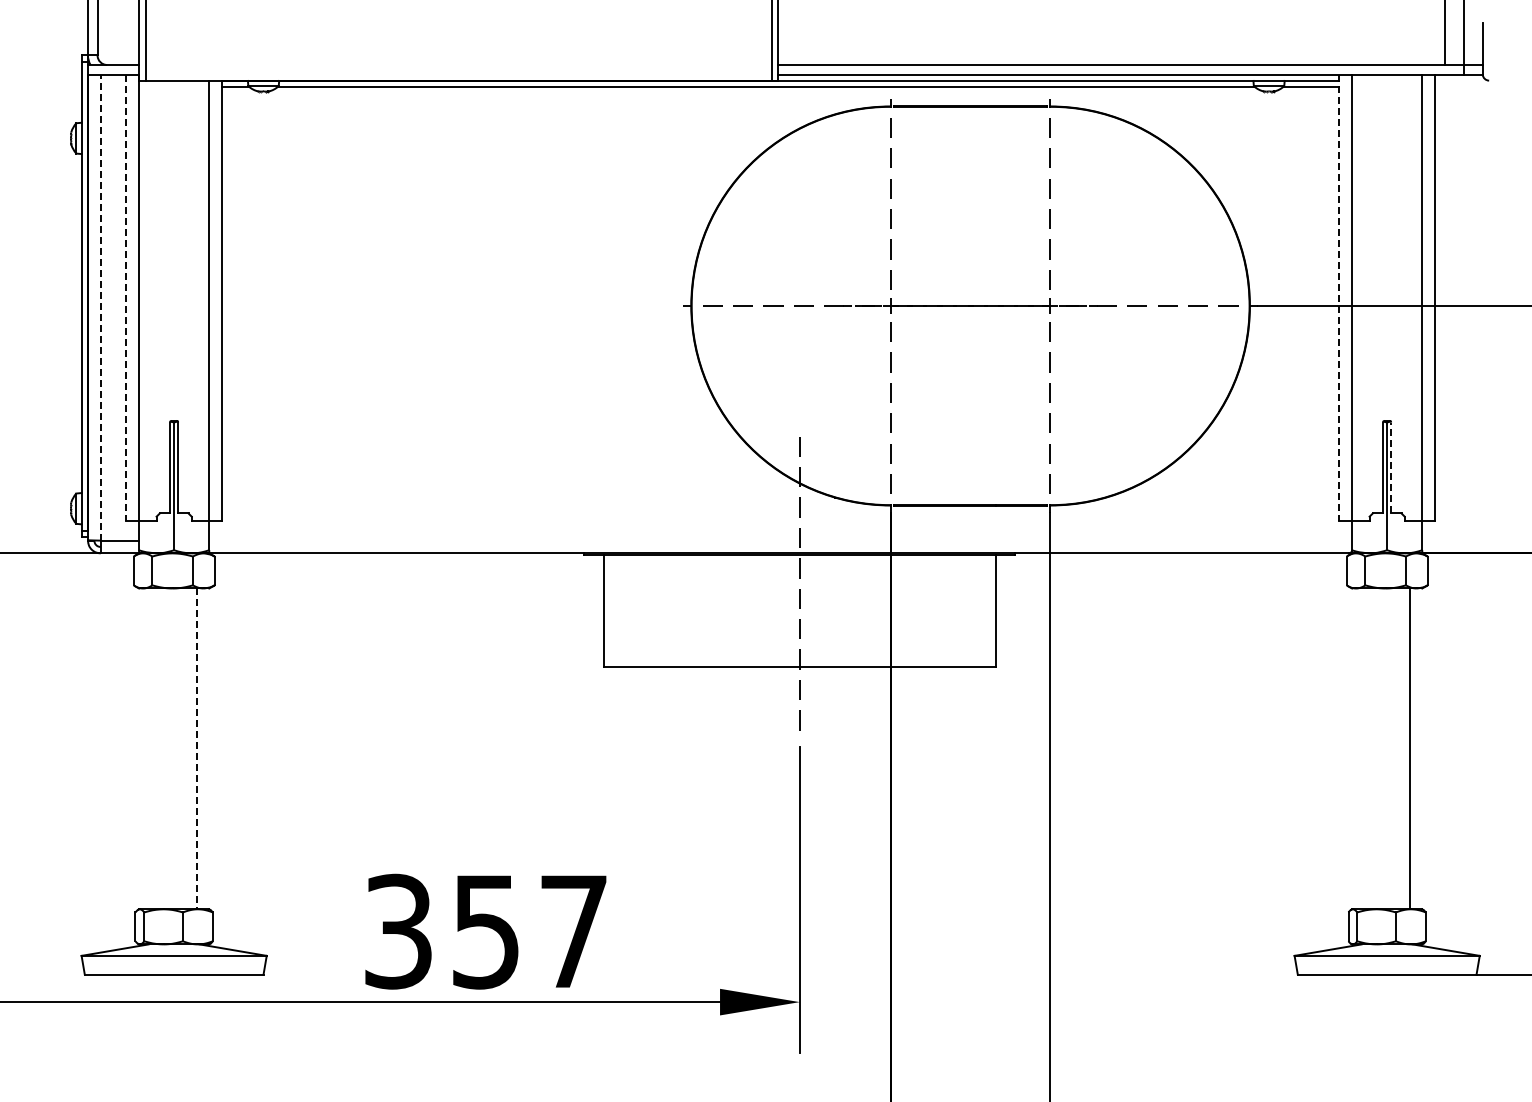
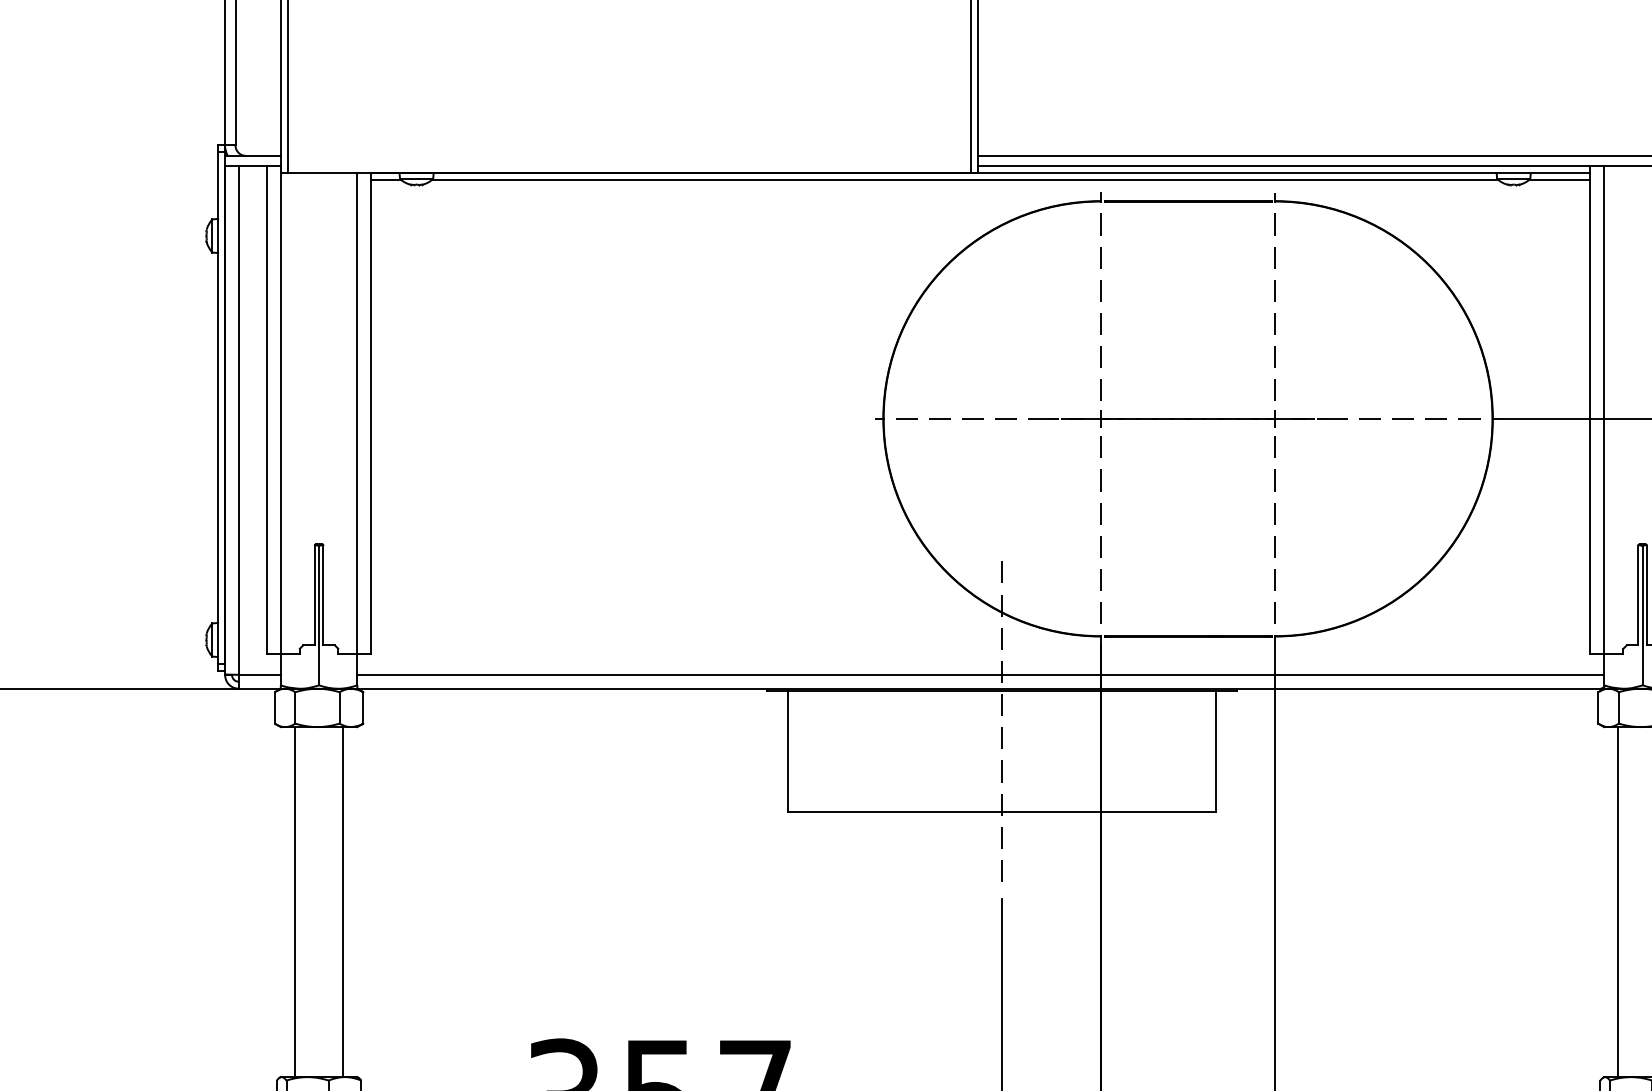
line: (126, 298) -> (267, 410), dashed -> solid
line: (1339, 298) -> (1590, 410), dashed -> solid
line: (100, 307) -> (238, 420), dashed -> solid
line: (1391, 467) -> (1647, 595), dashed -> solid
line: (780, 540) -> (980, 674), added
line: (151, 748) -> (294, 901), added
line: (1364, 748) -> (1617, 901), added
line: (196, 749) -> (343, 902), dashed -> solid

